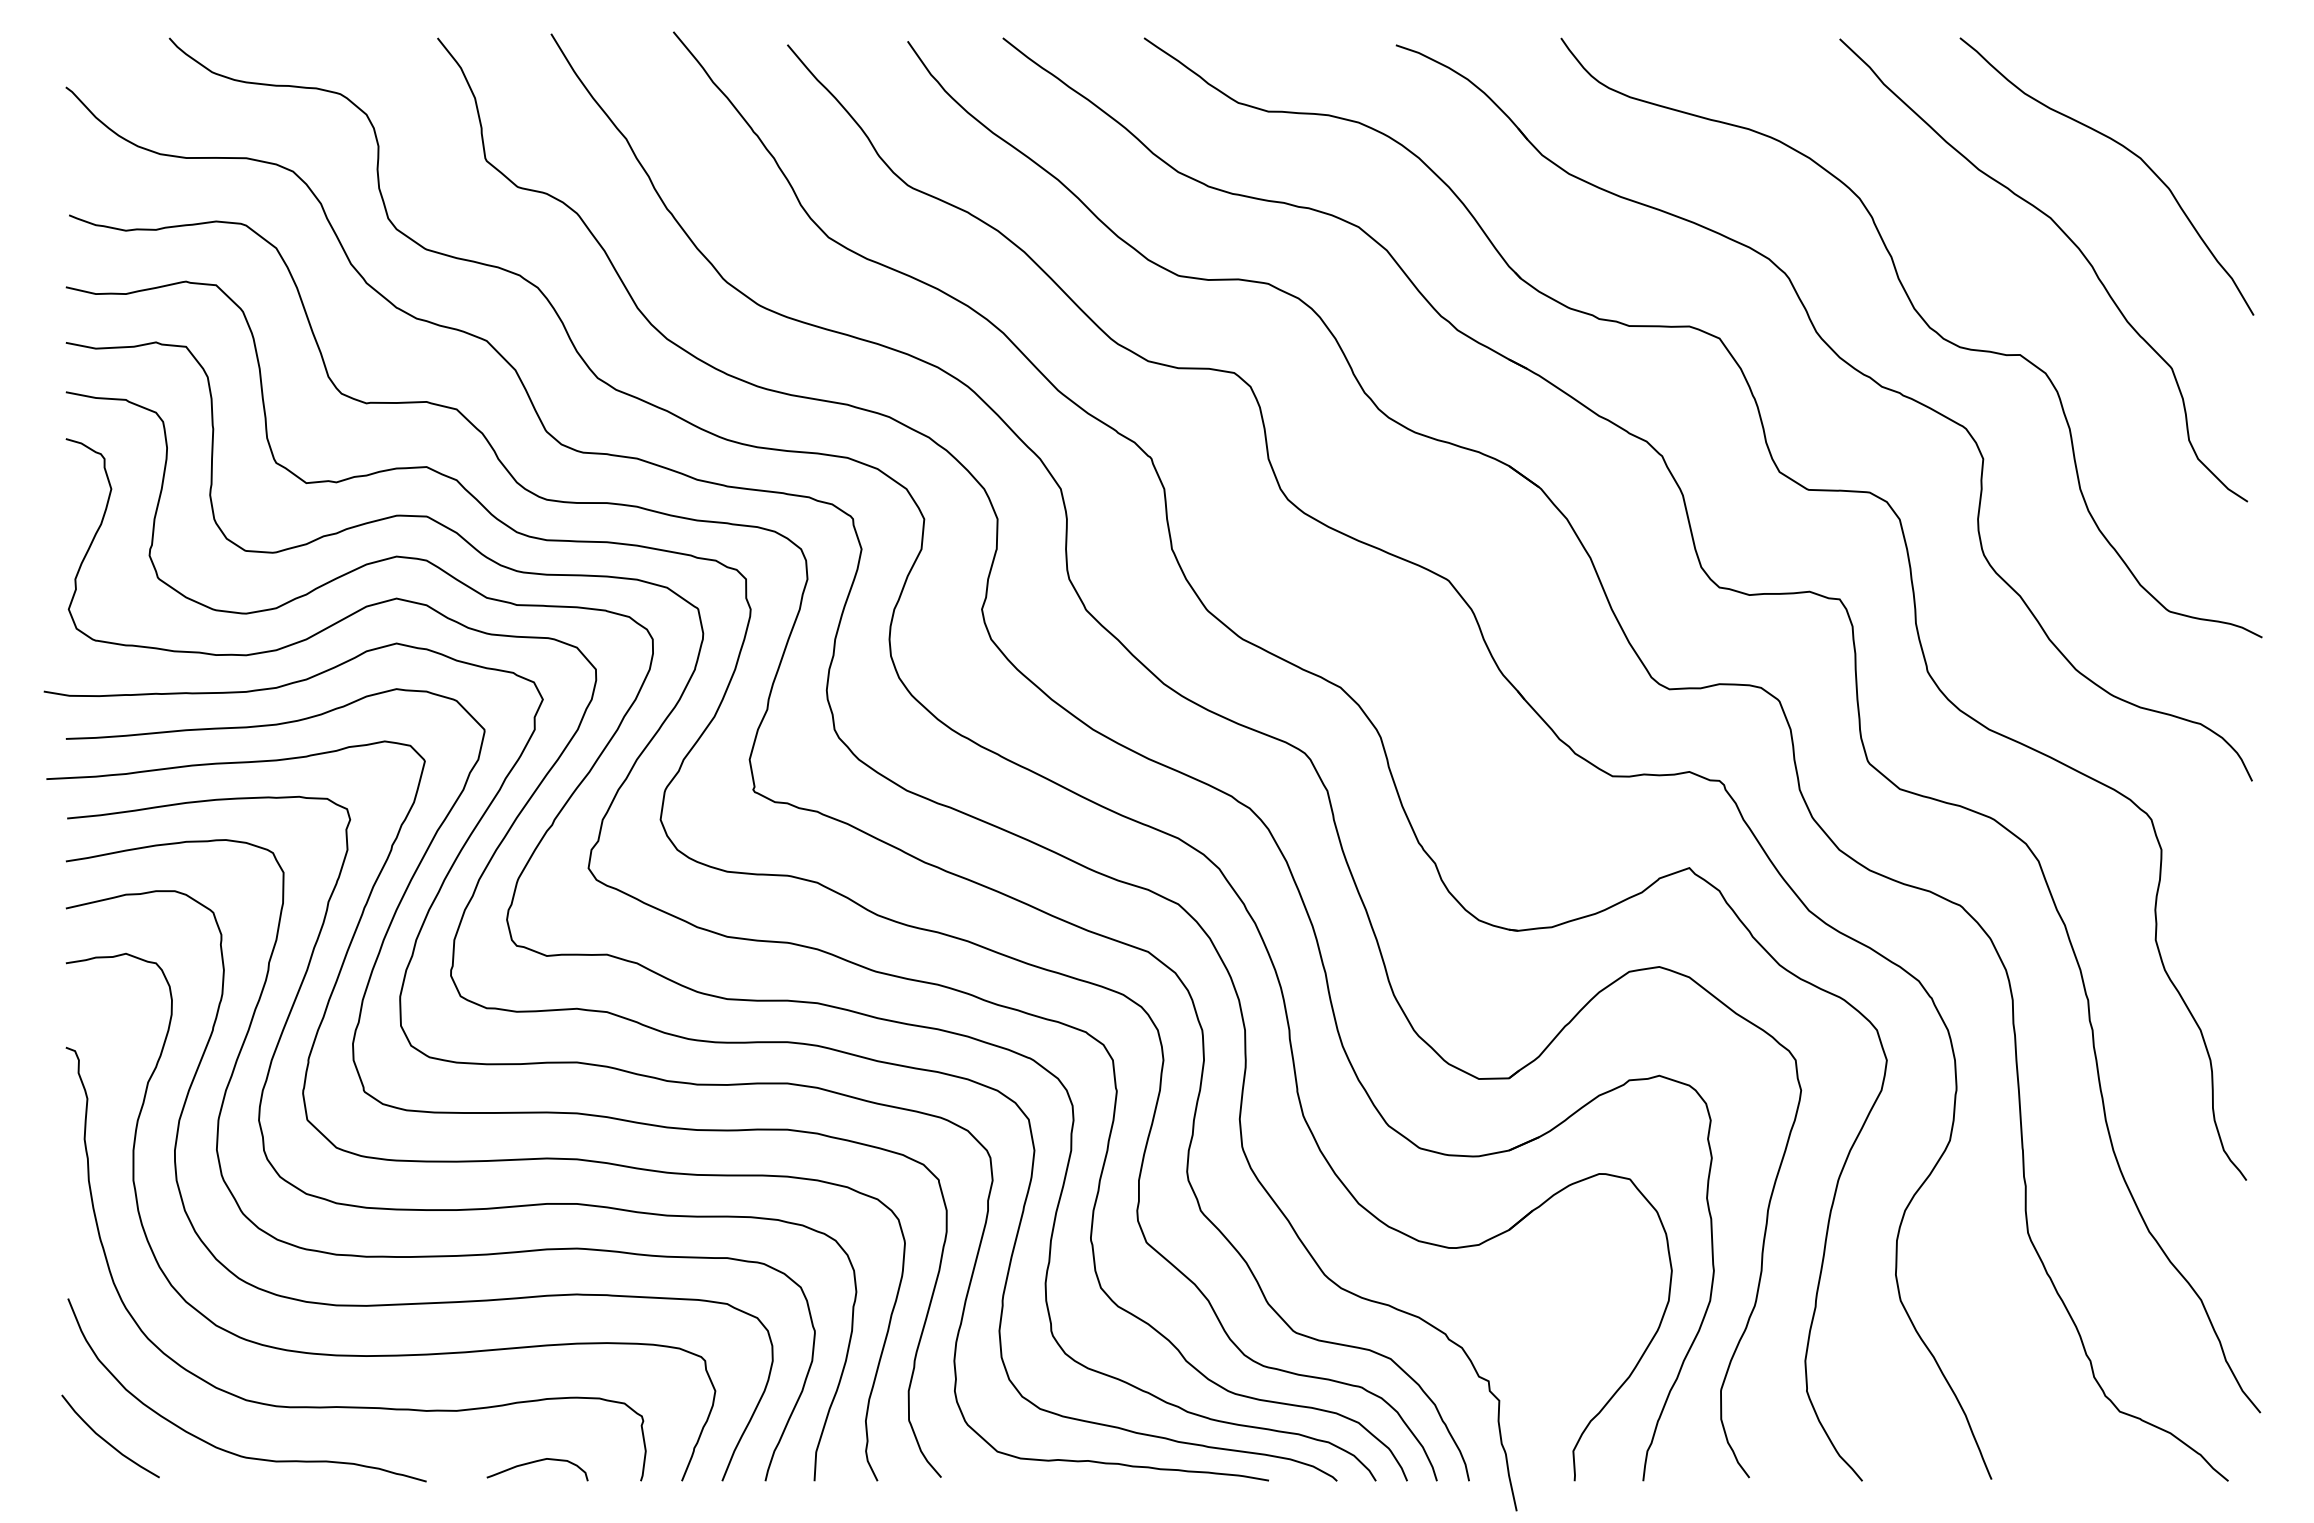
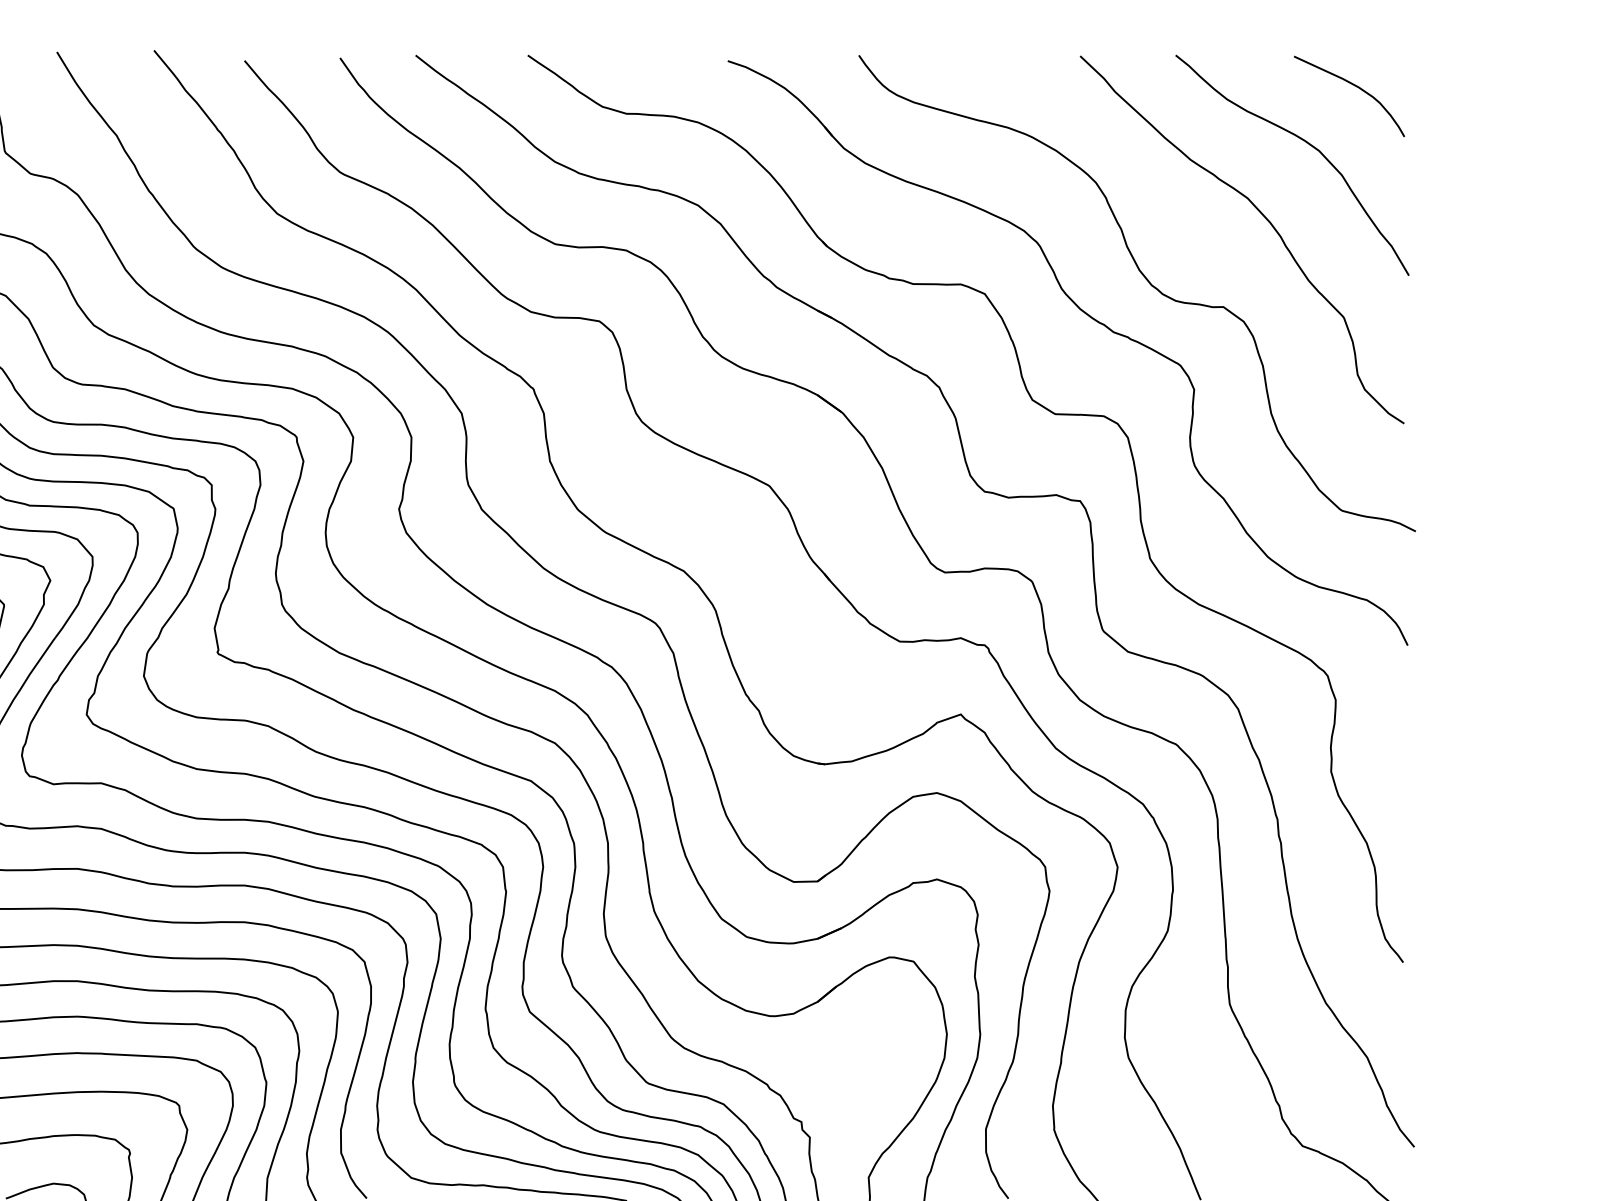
curve: (2184, 76) -> (1354, 85), added

